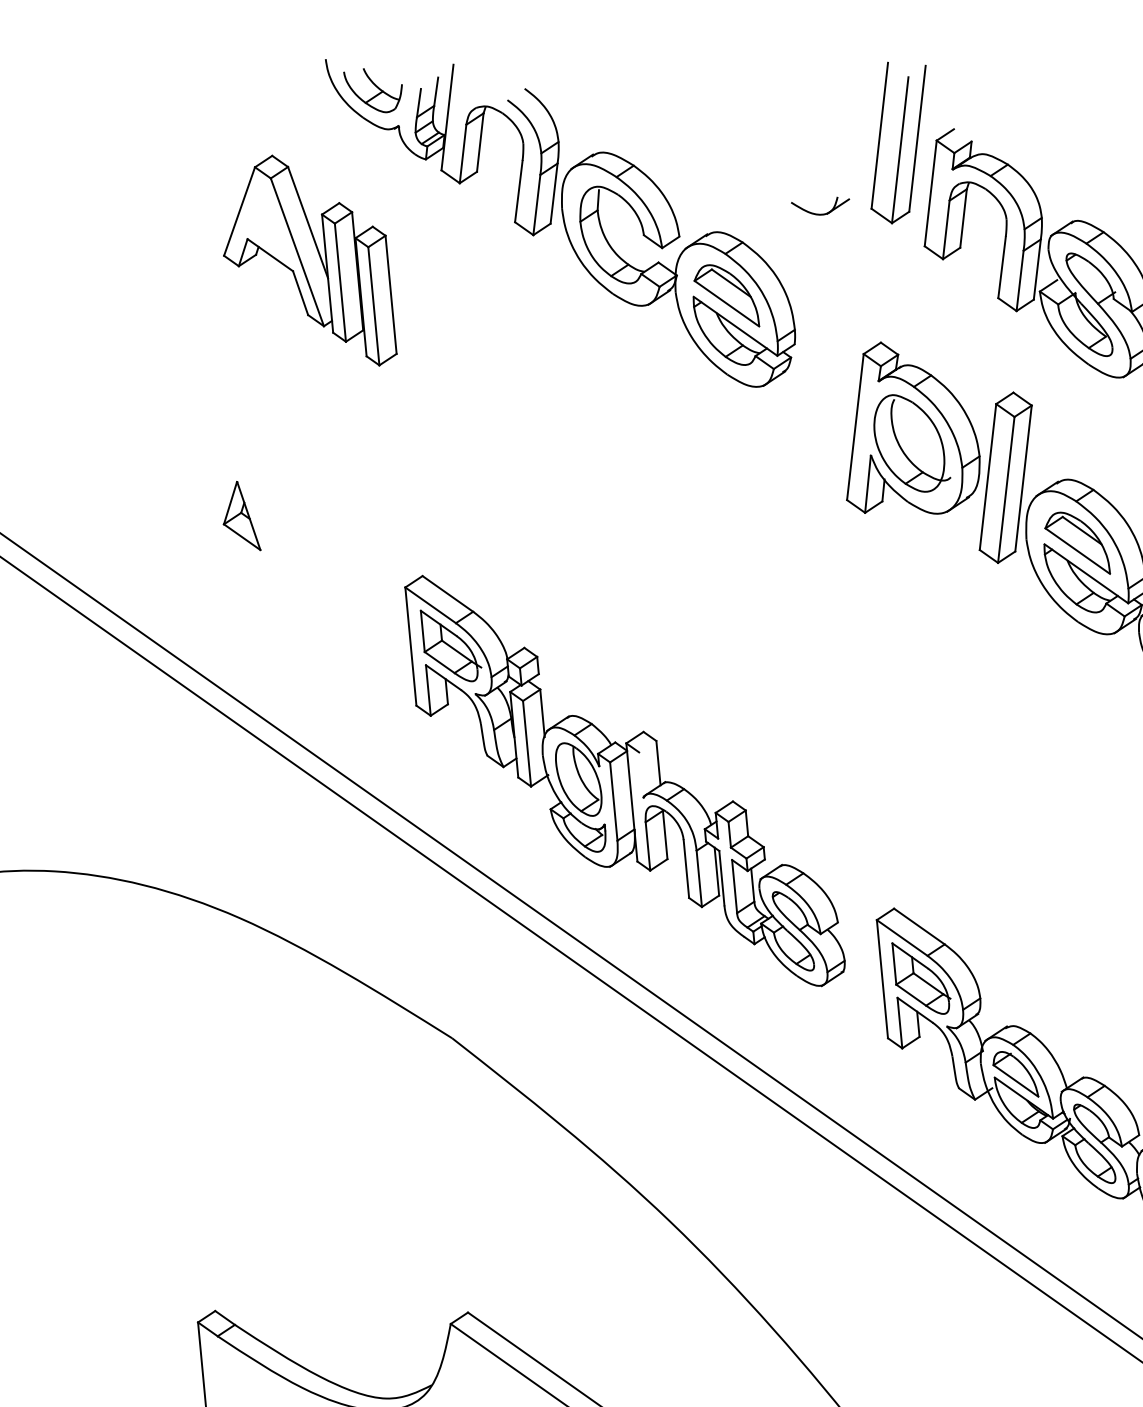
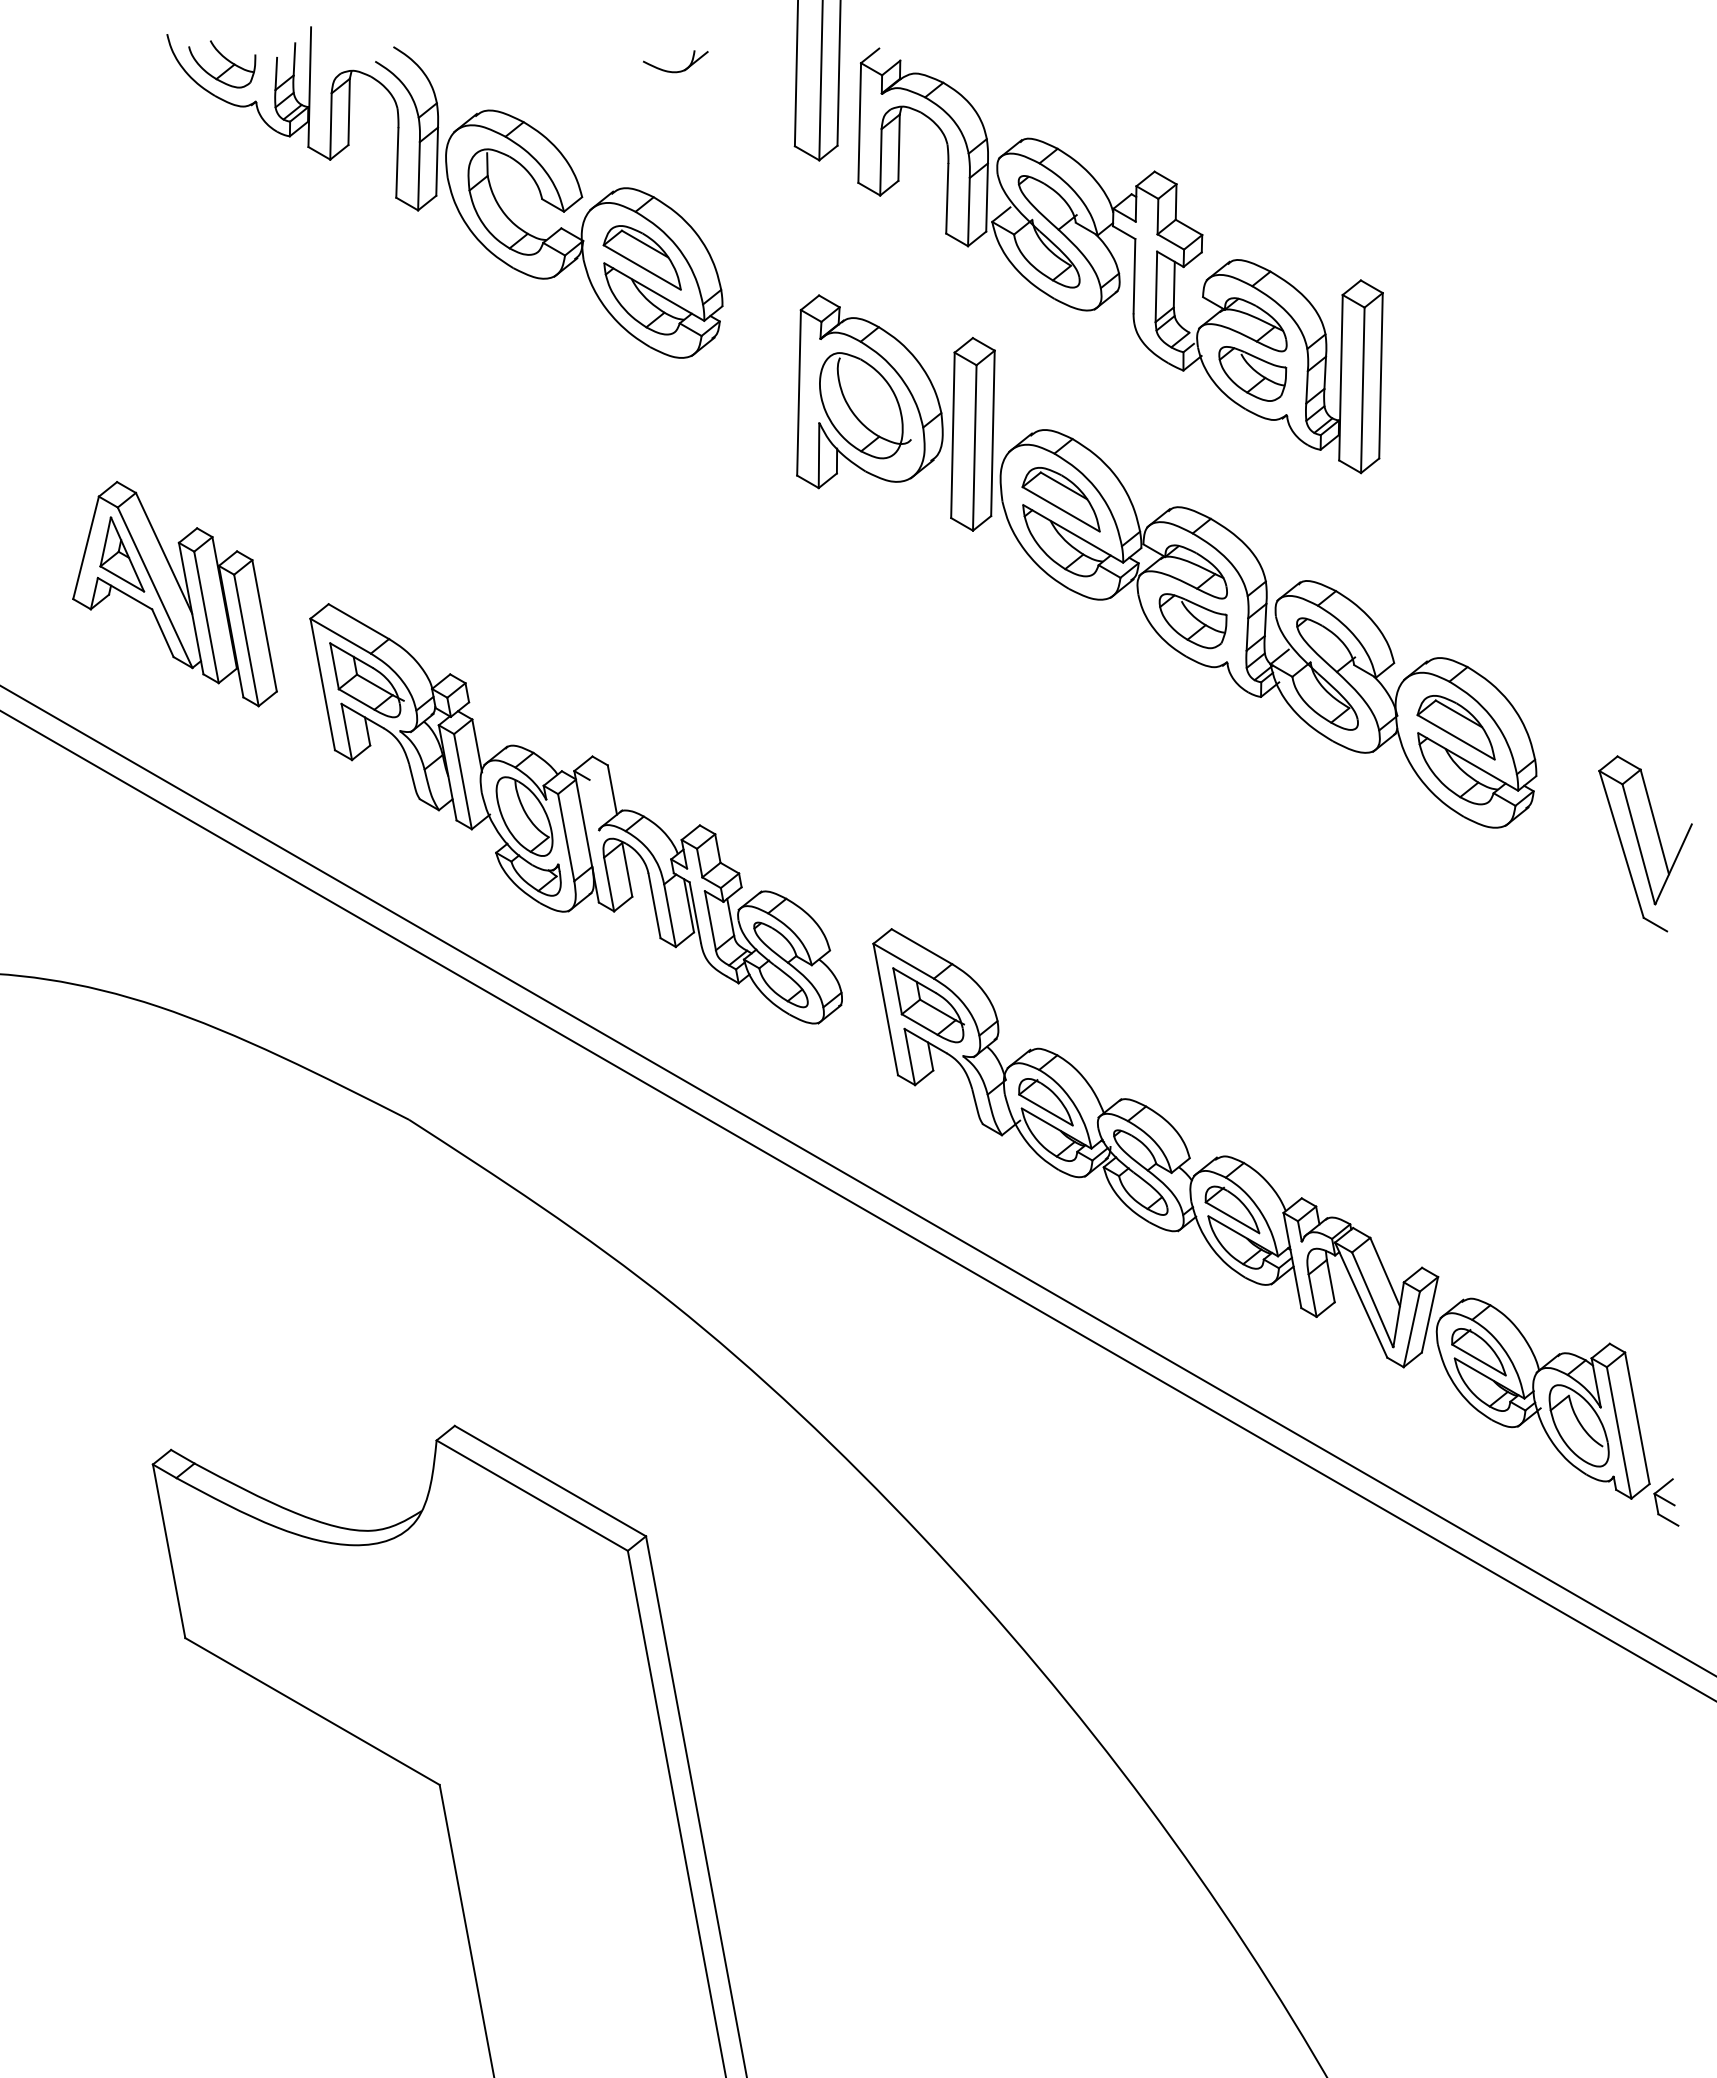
part: (822, 213) -> (679, 70), moved
part: (313, 259) -> (174, 594), moved

